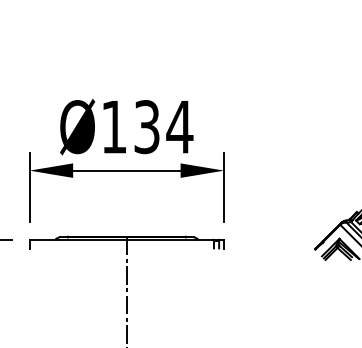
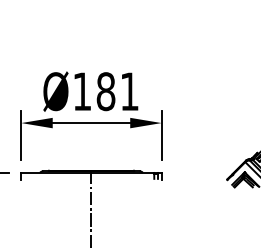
text: (162, 126) -> (117, 91), Ø134 -> Ø181

